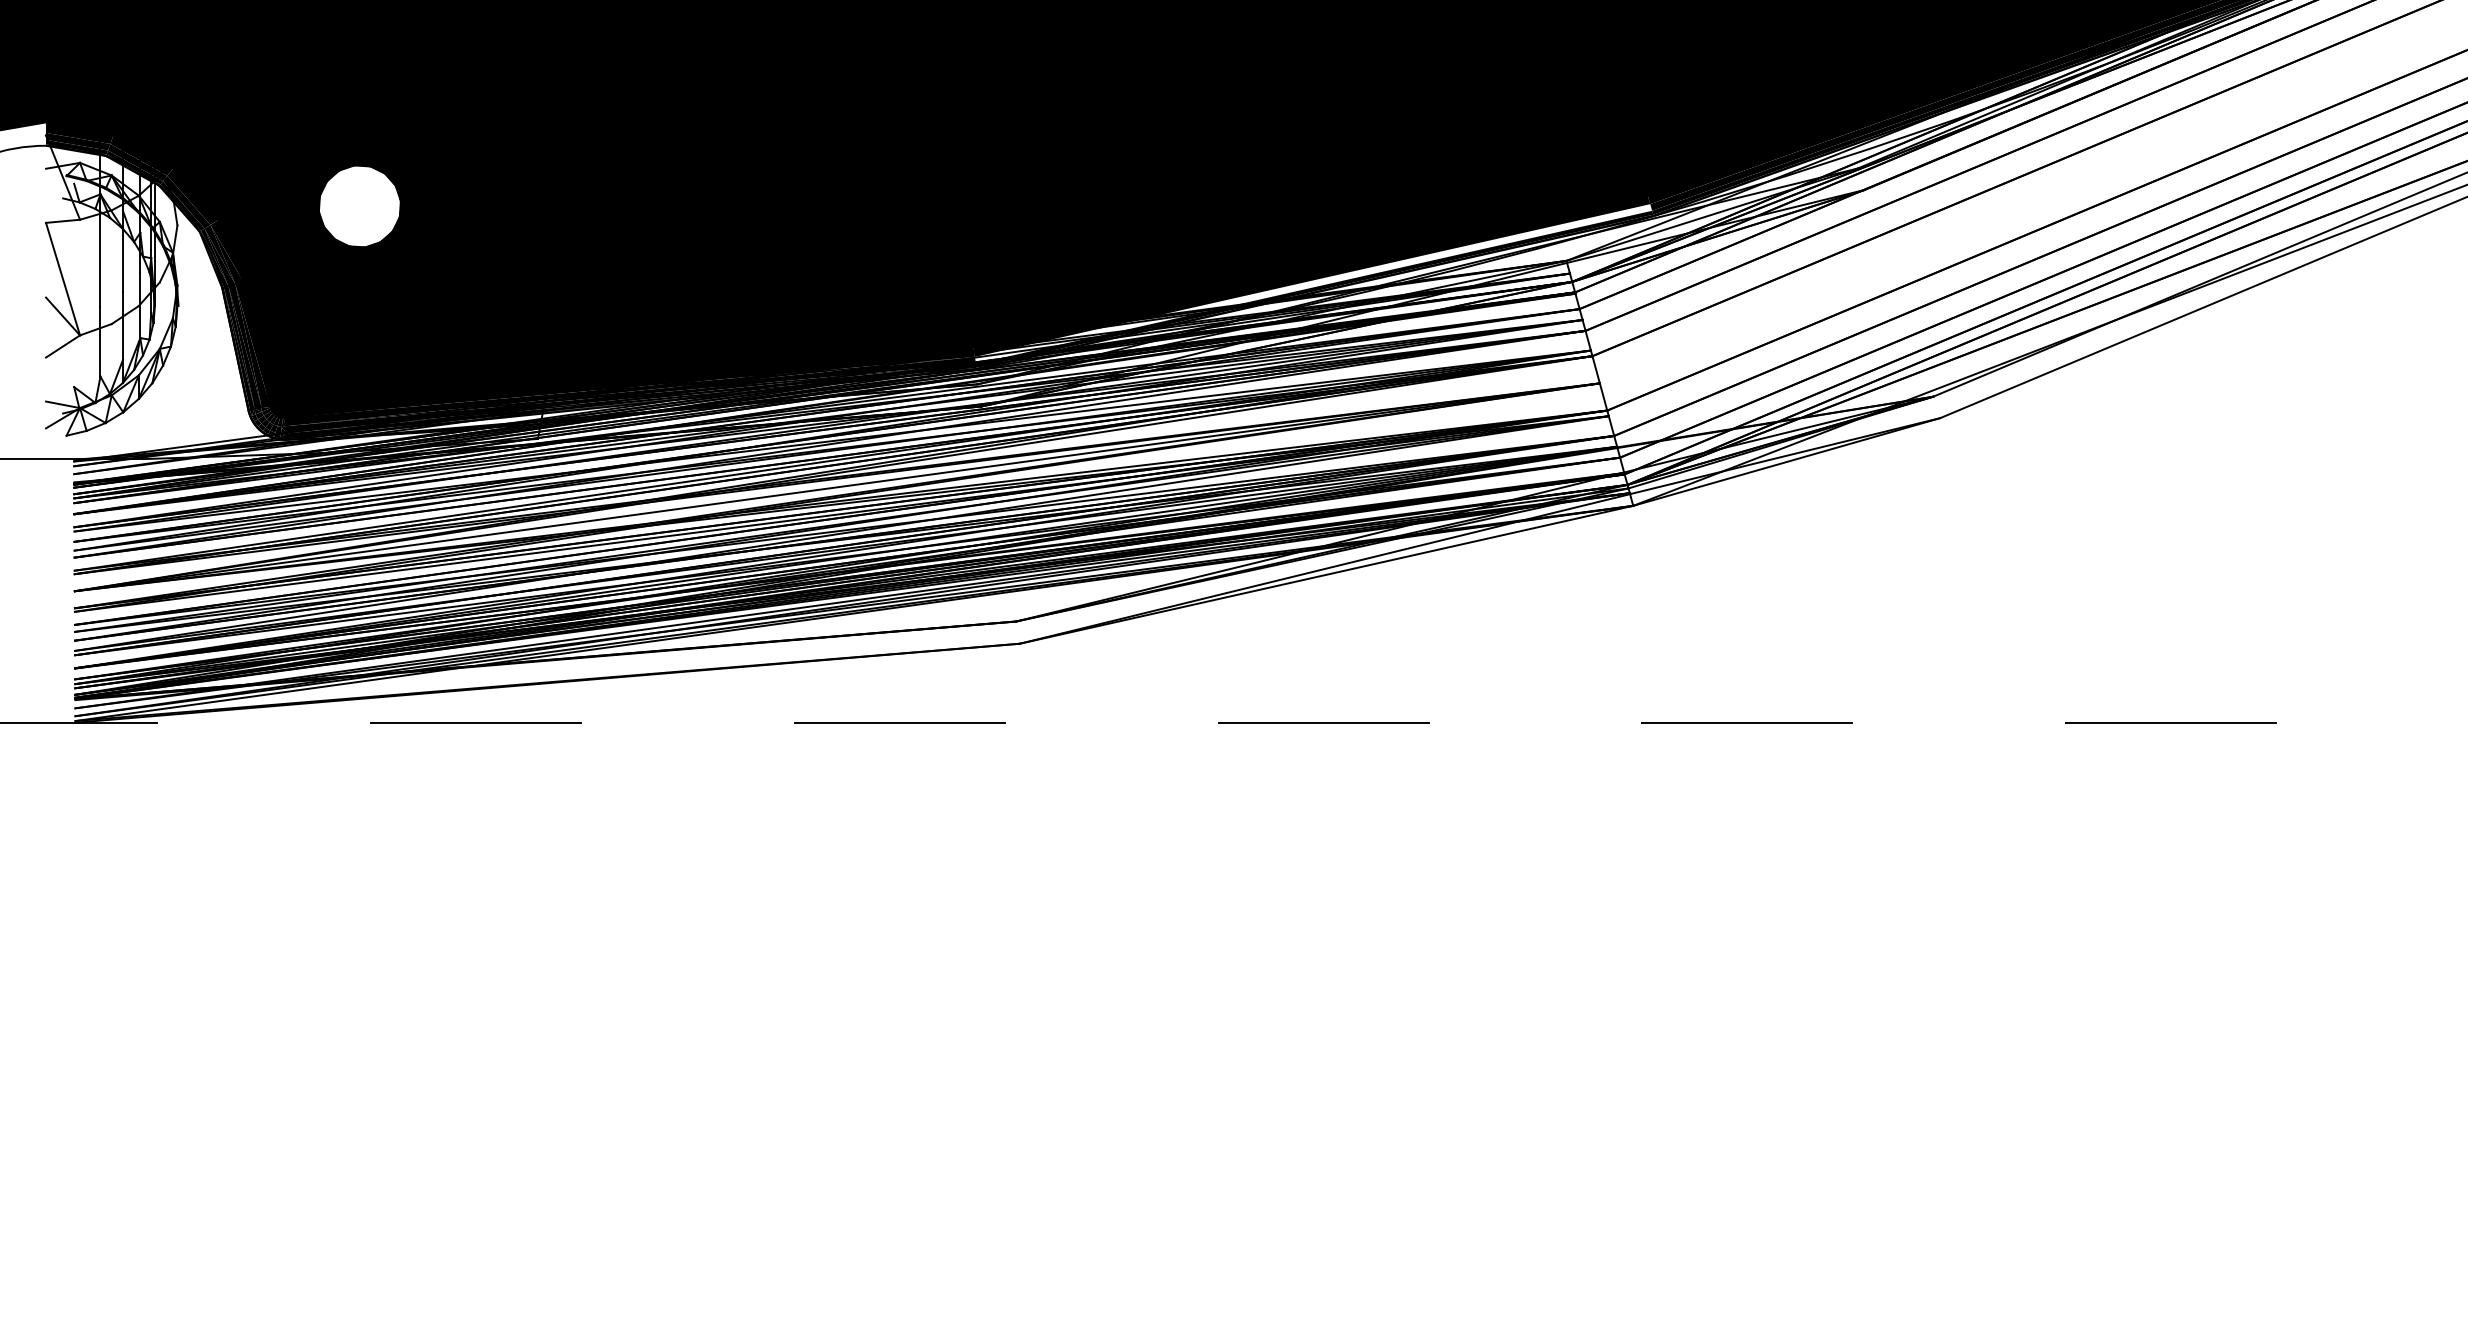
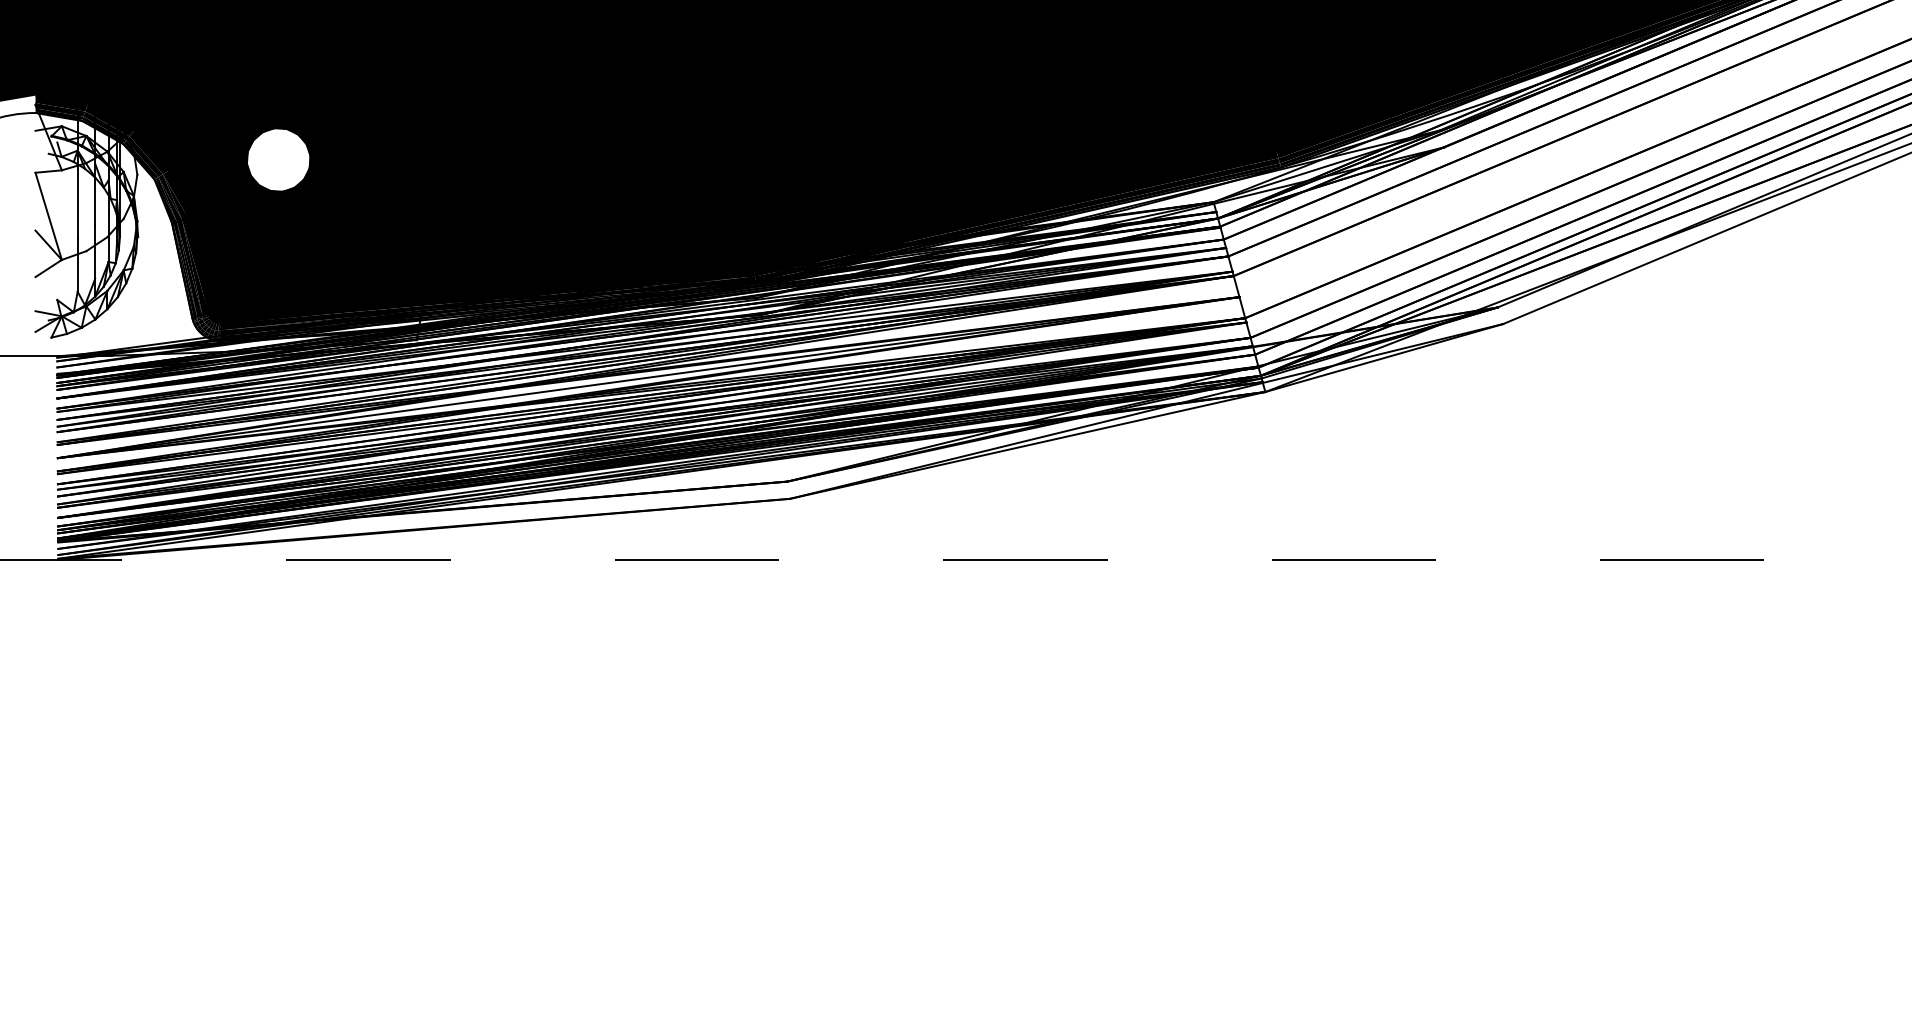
fill: (1313, 283) -> (1017, 219), added

